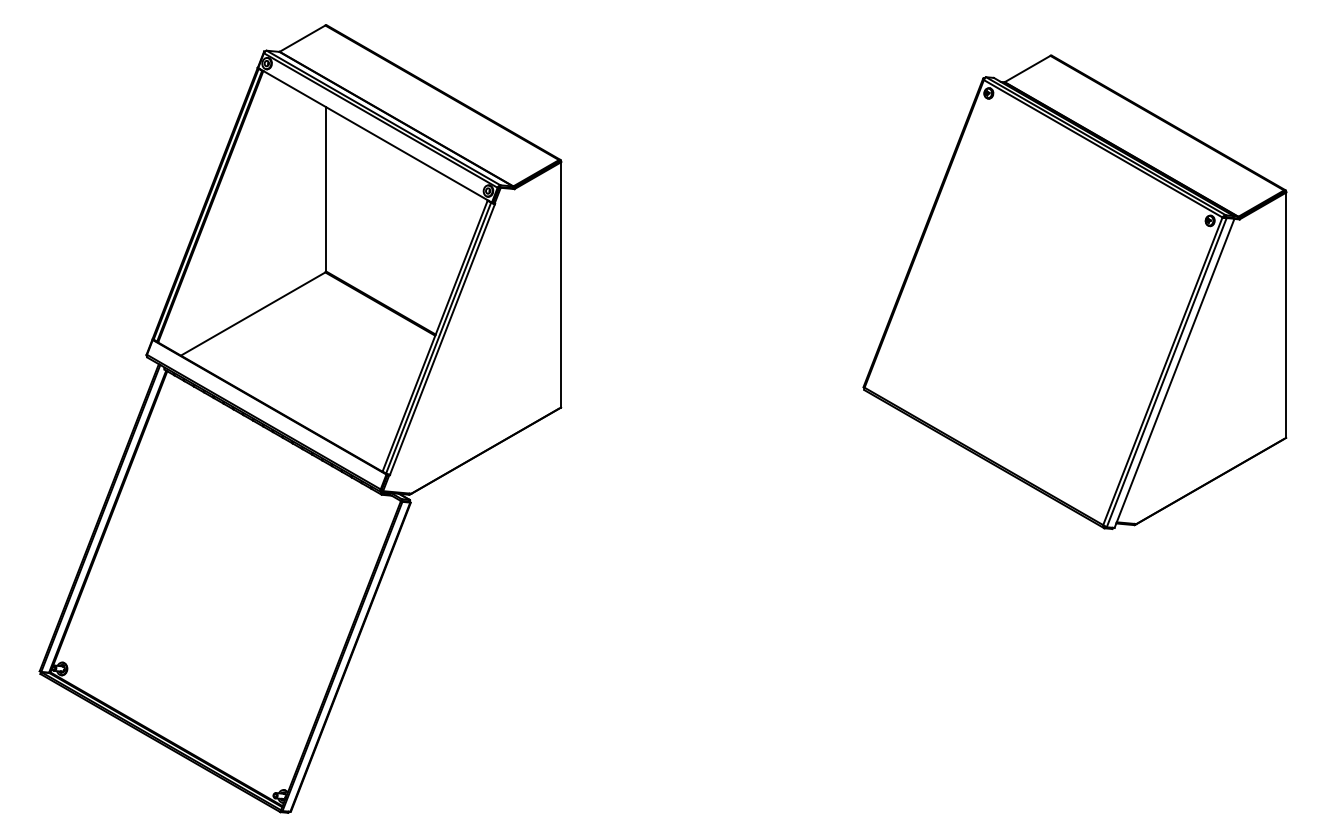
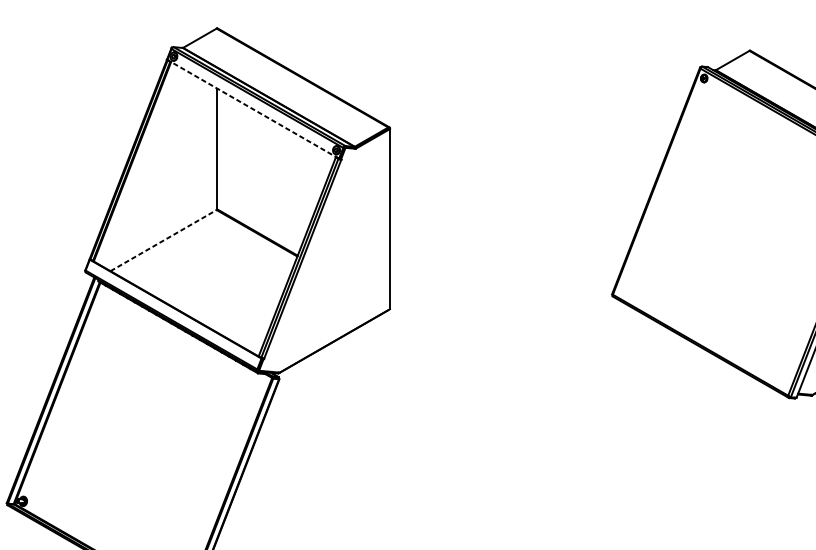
line: (375, 135) -> (253, 109), solid -> dashed
line: (253, 313) -> (163, 240), solid -> dashed

